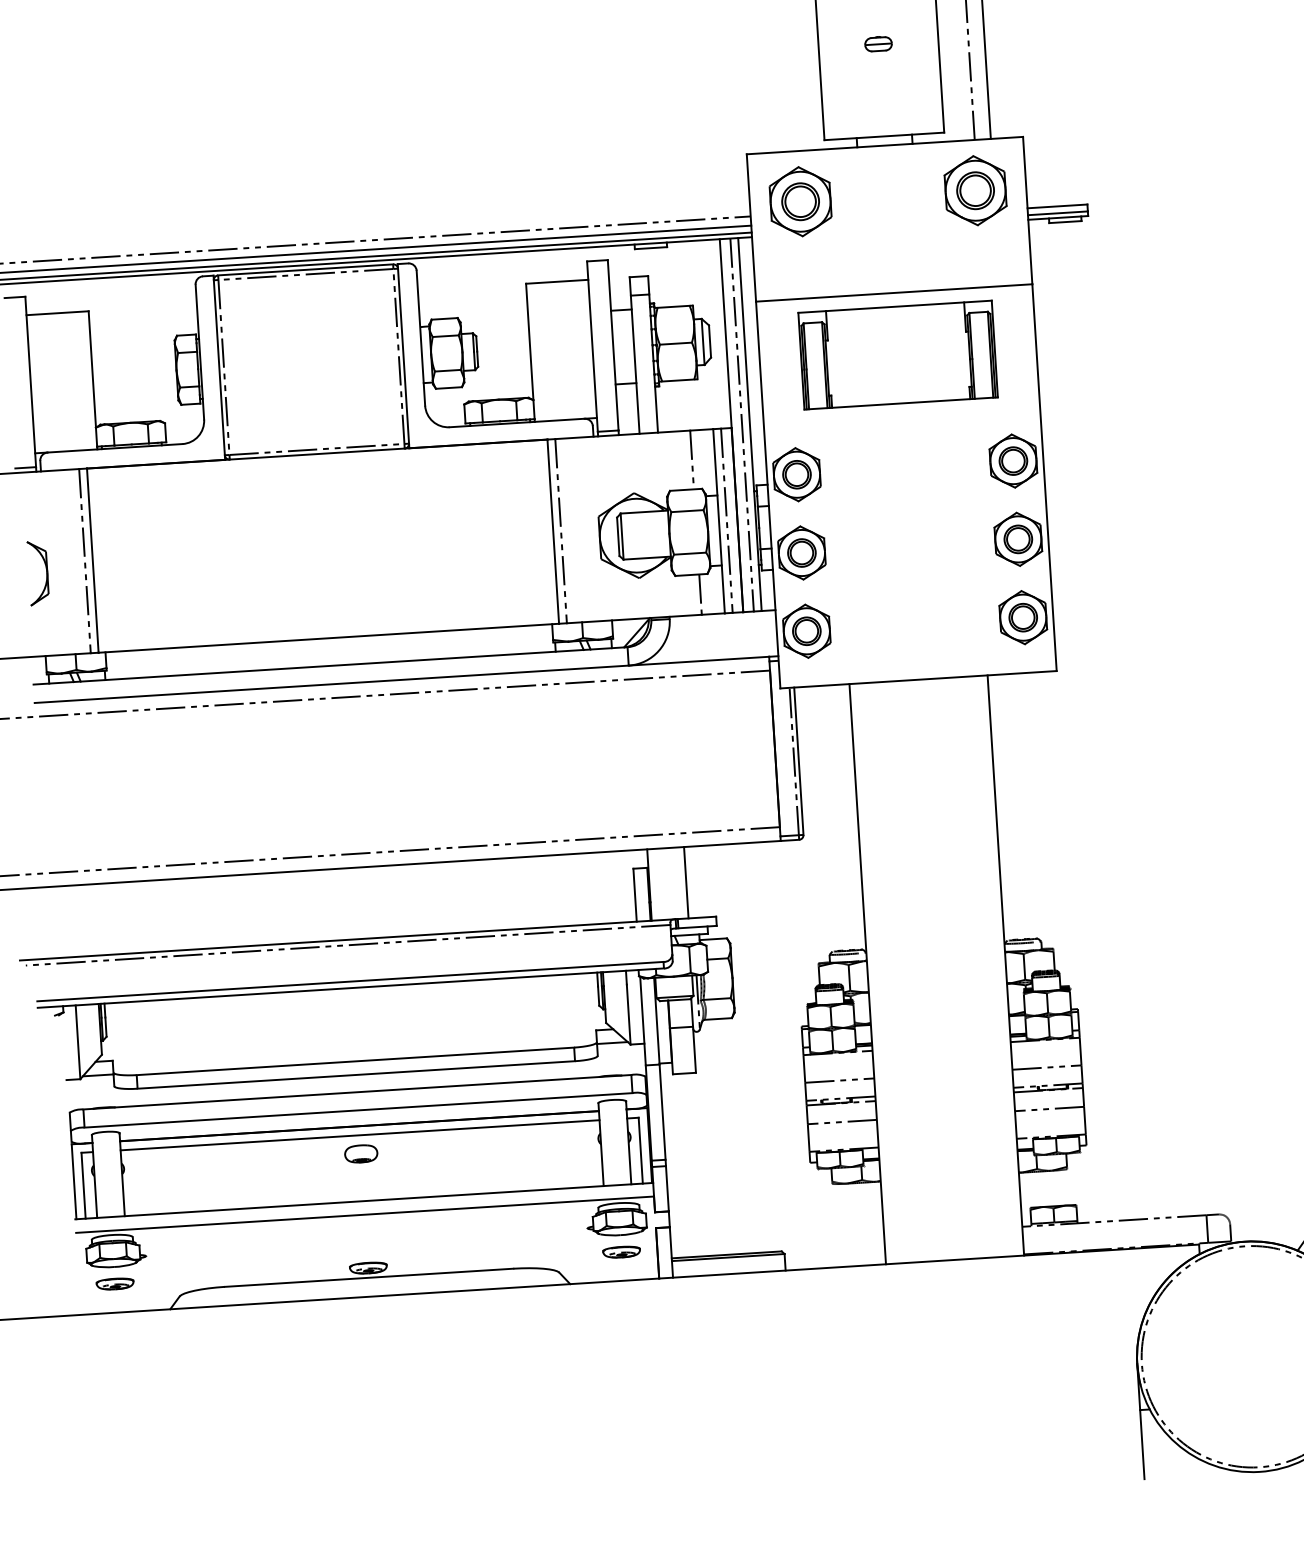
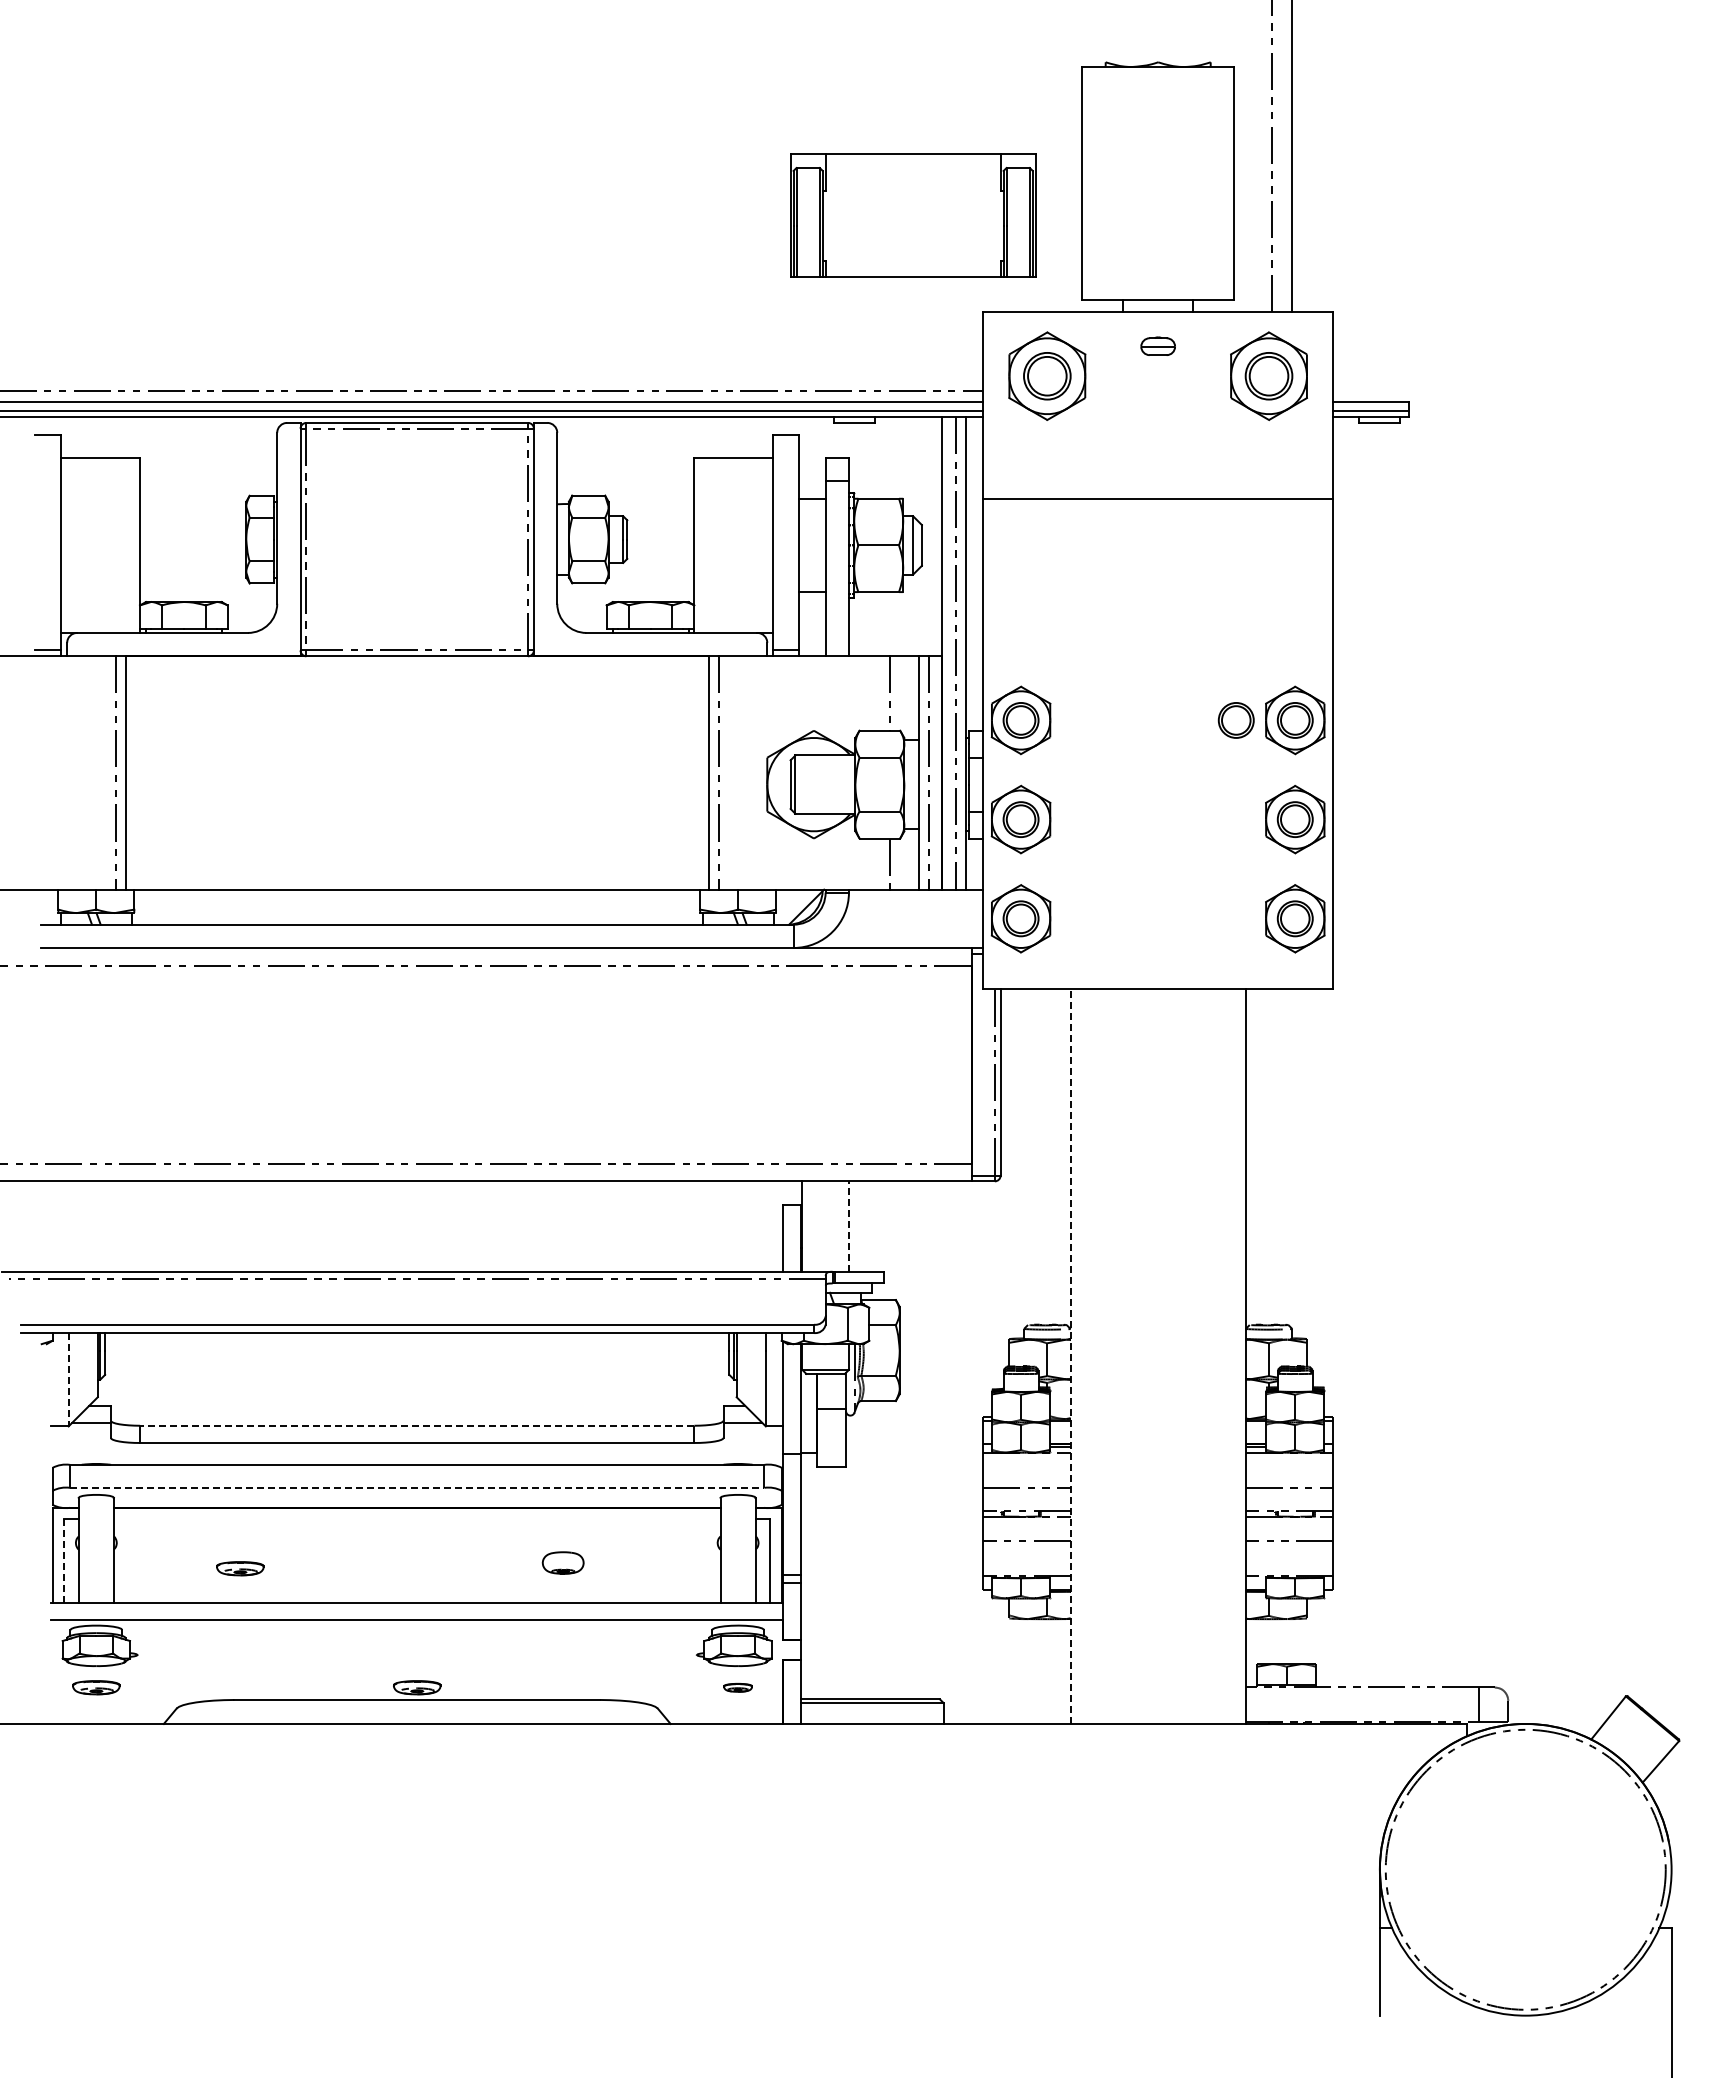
part: (877, 43) -> (1157, 345), moved
part: (898, 355) -> (913, 215), moved
part: (966, 464) -> (1235, 720), added
part: (46, 572) -> (66, 784), removed
line: (685, 882) -> (848, 1226), solid -> dashed
line: (867, 974) -> (1070, 1356), solid -> dashed
line: (77, 1042) -> (68, 1379), solid -> dashed
line: (354, 1061) -> (416, 1425), solid -> dashed
line: (358, 1110) -> (417, 1487), solid -> dashed
line: (359, 1135) -> (416, 1519), removed
part: (360, 1153) -> (562, 1562), moved
part: (223, 1182) -> (240, 1568), added
line: (83, 1186) -> (64, 1561), solid -> dashed
part: (621, 1252) -> (737, 1687), size x0.6

